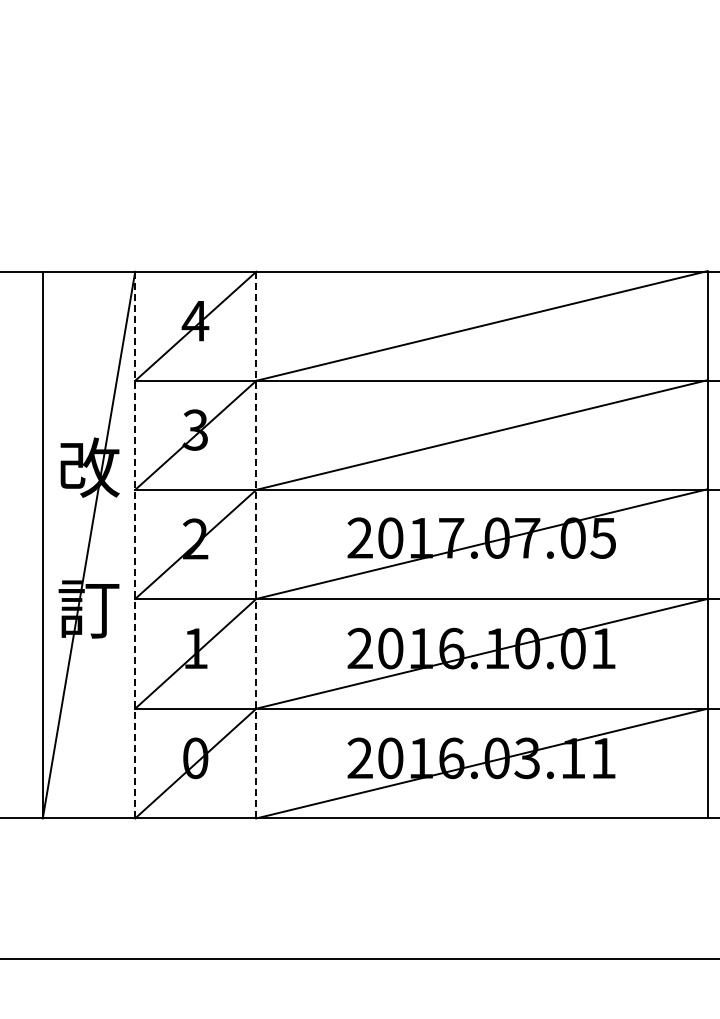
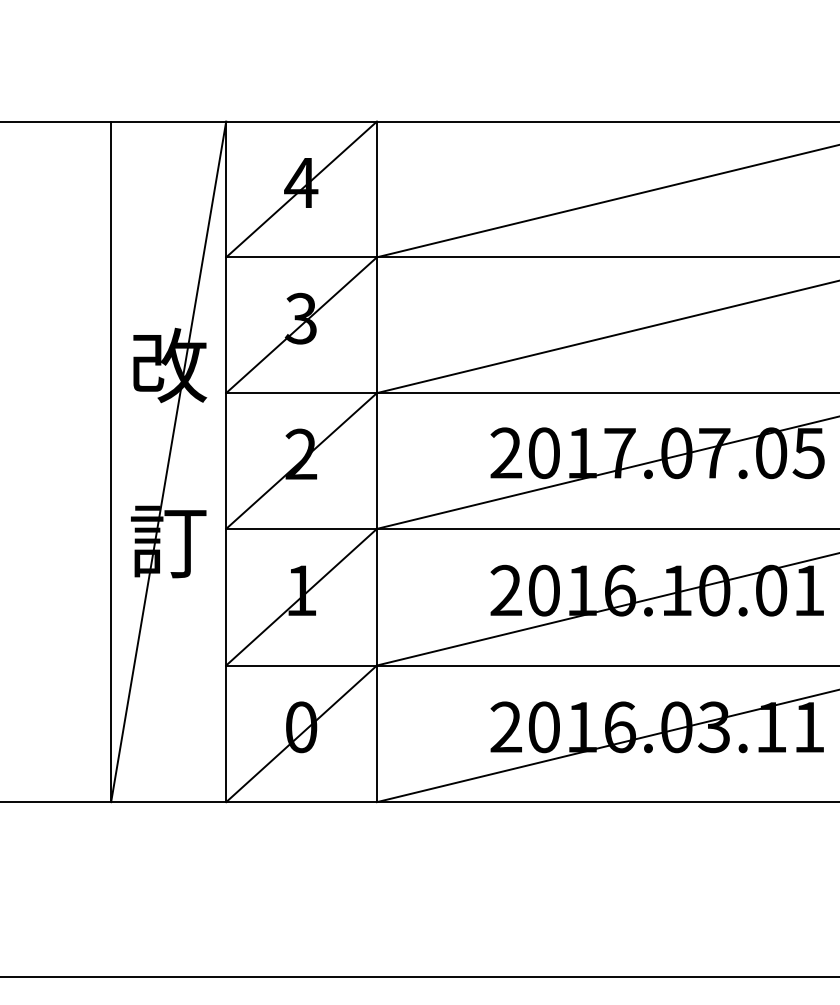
line: (135, 545) -> (226, 462), dashed -> solid
line: (256, 545) -> (377, 462), dashed -> solid

